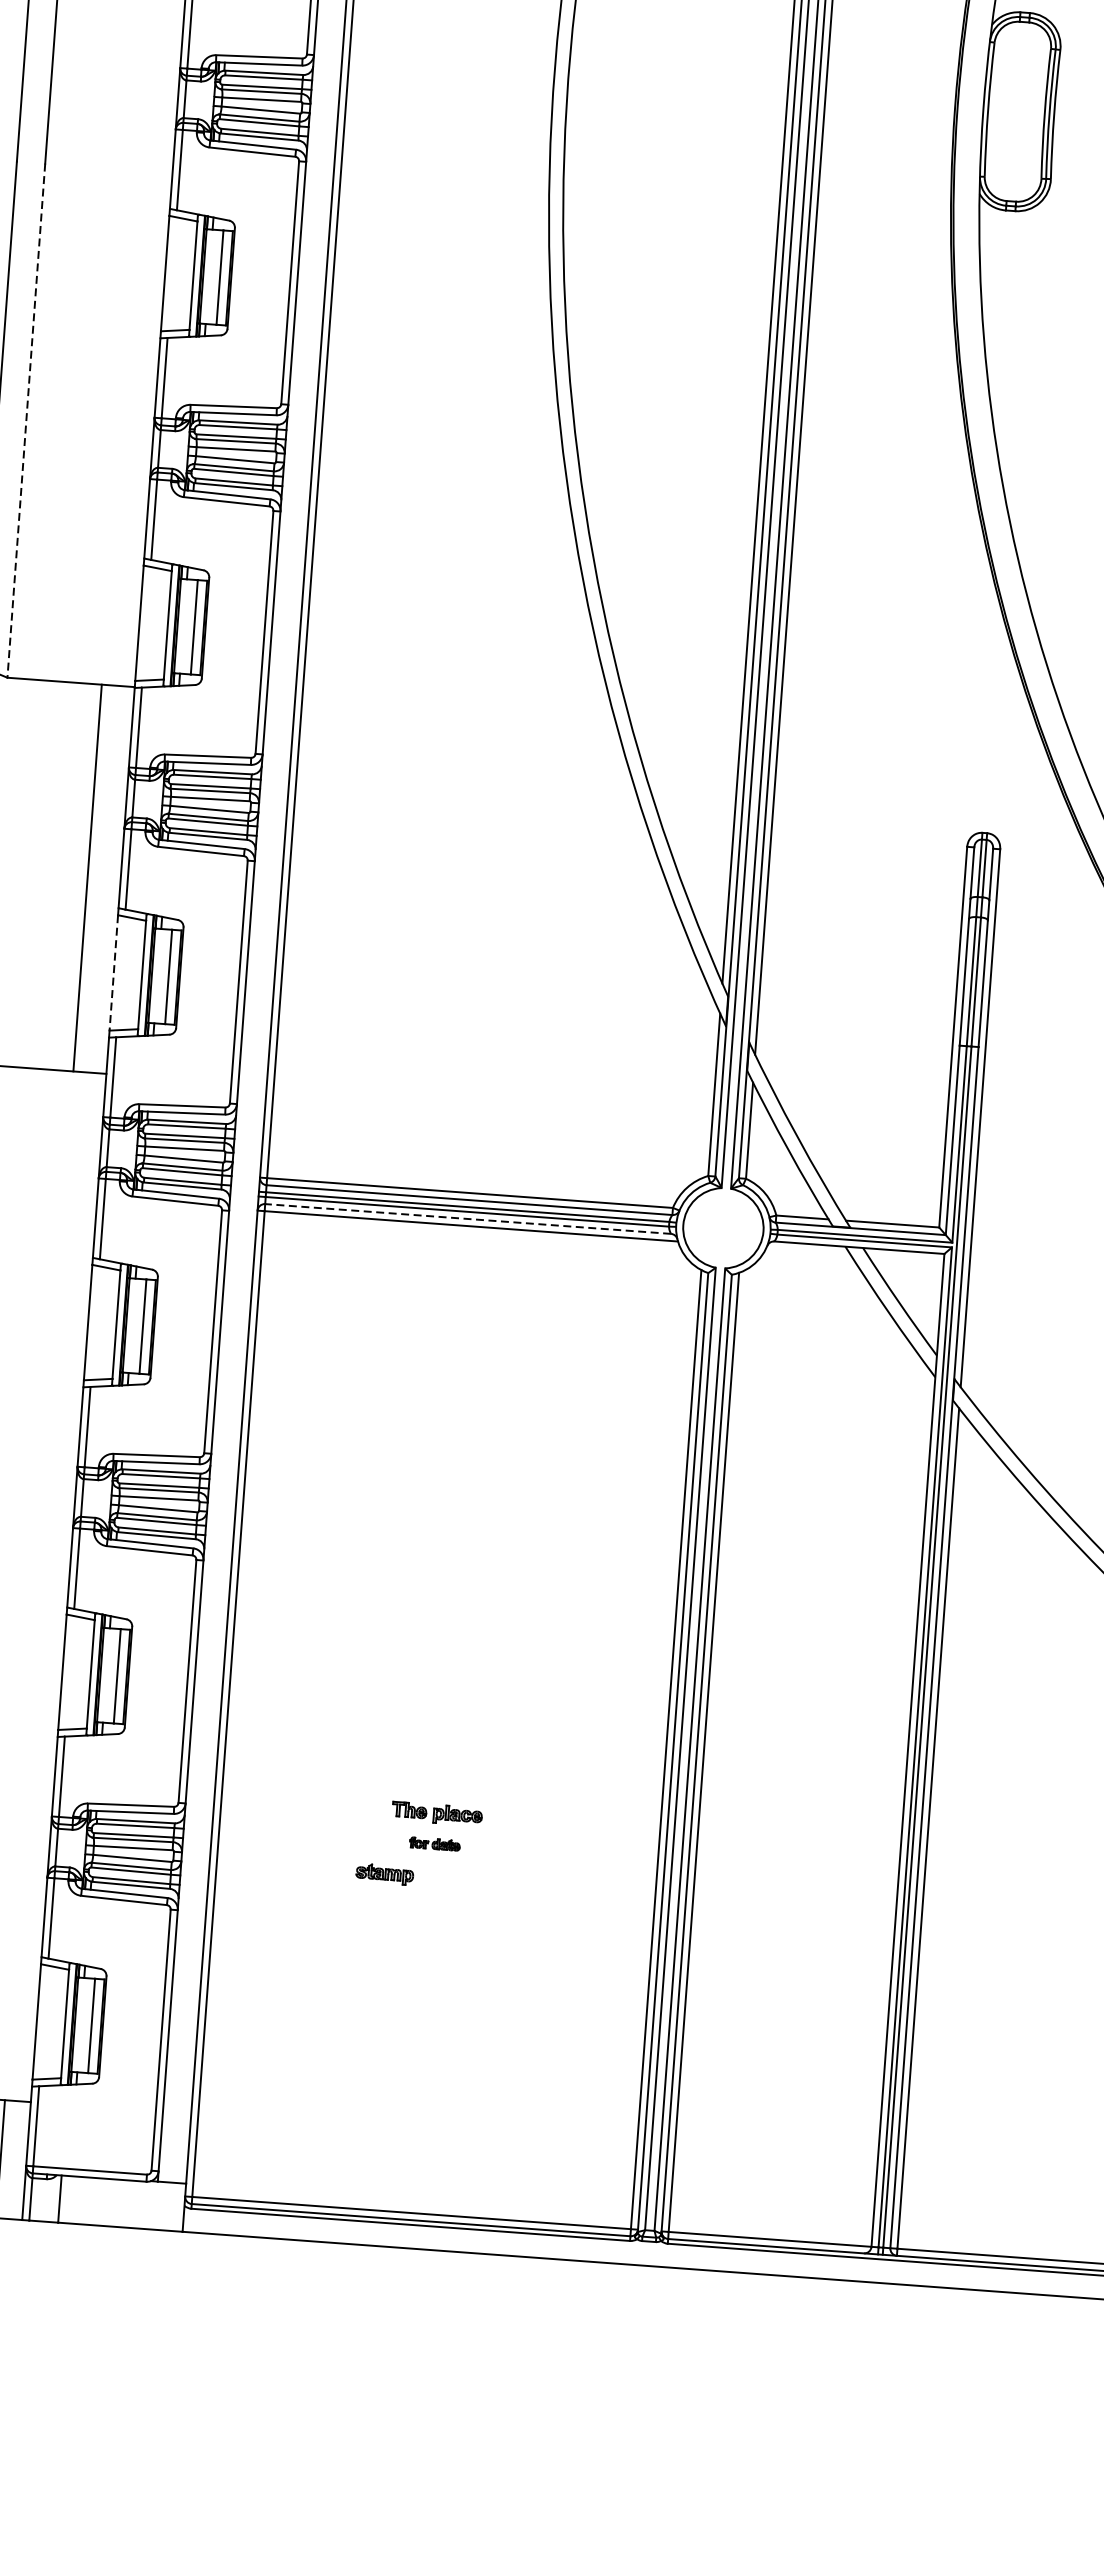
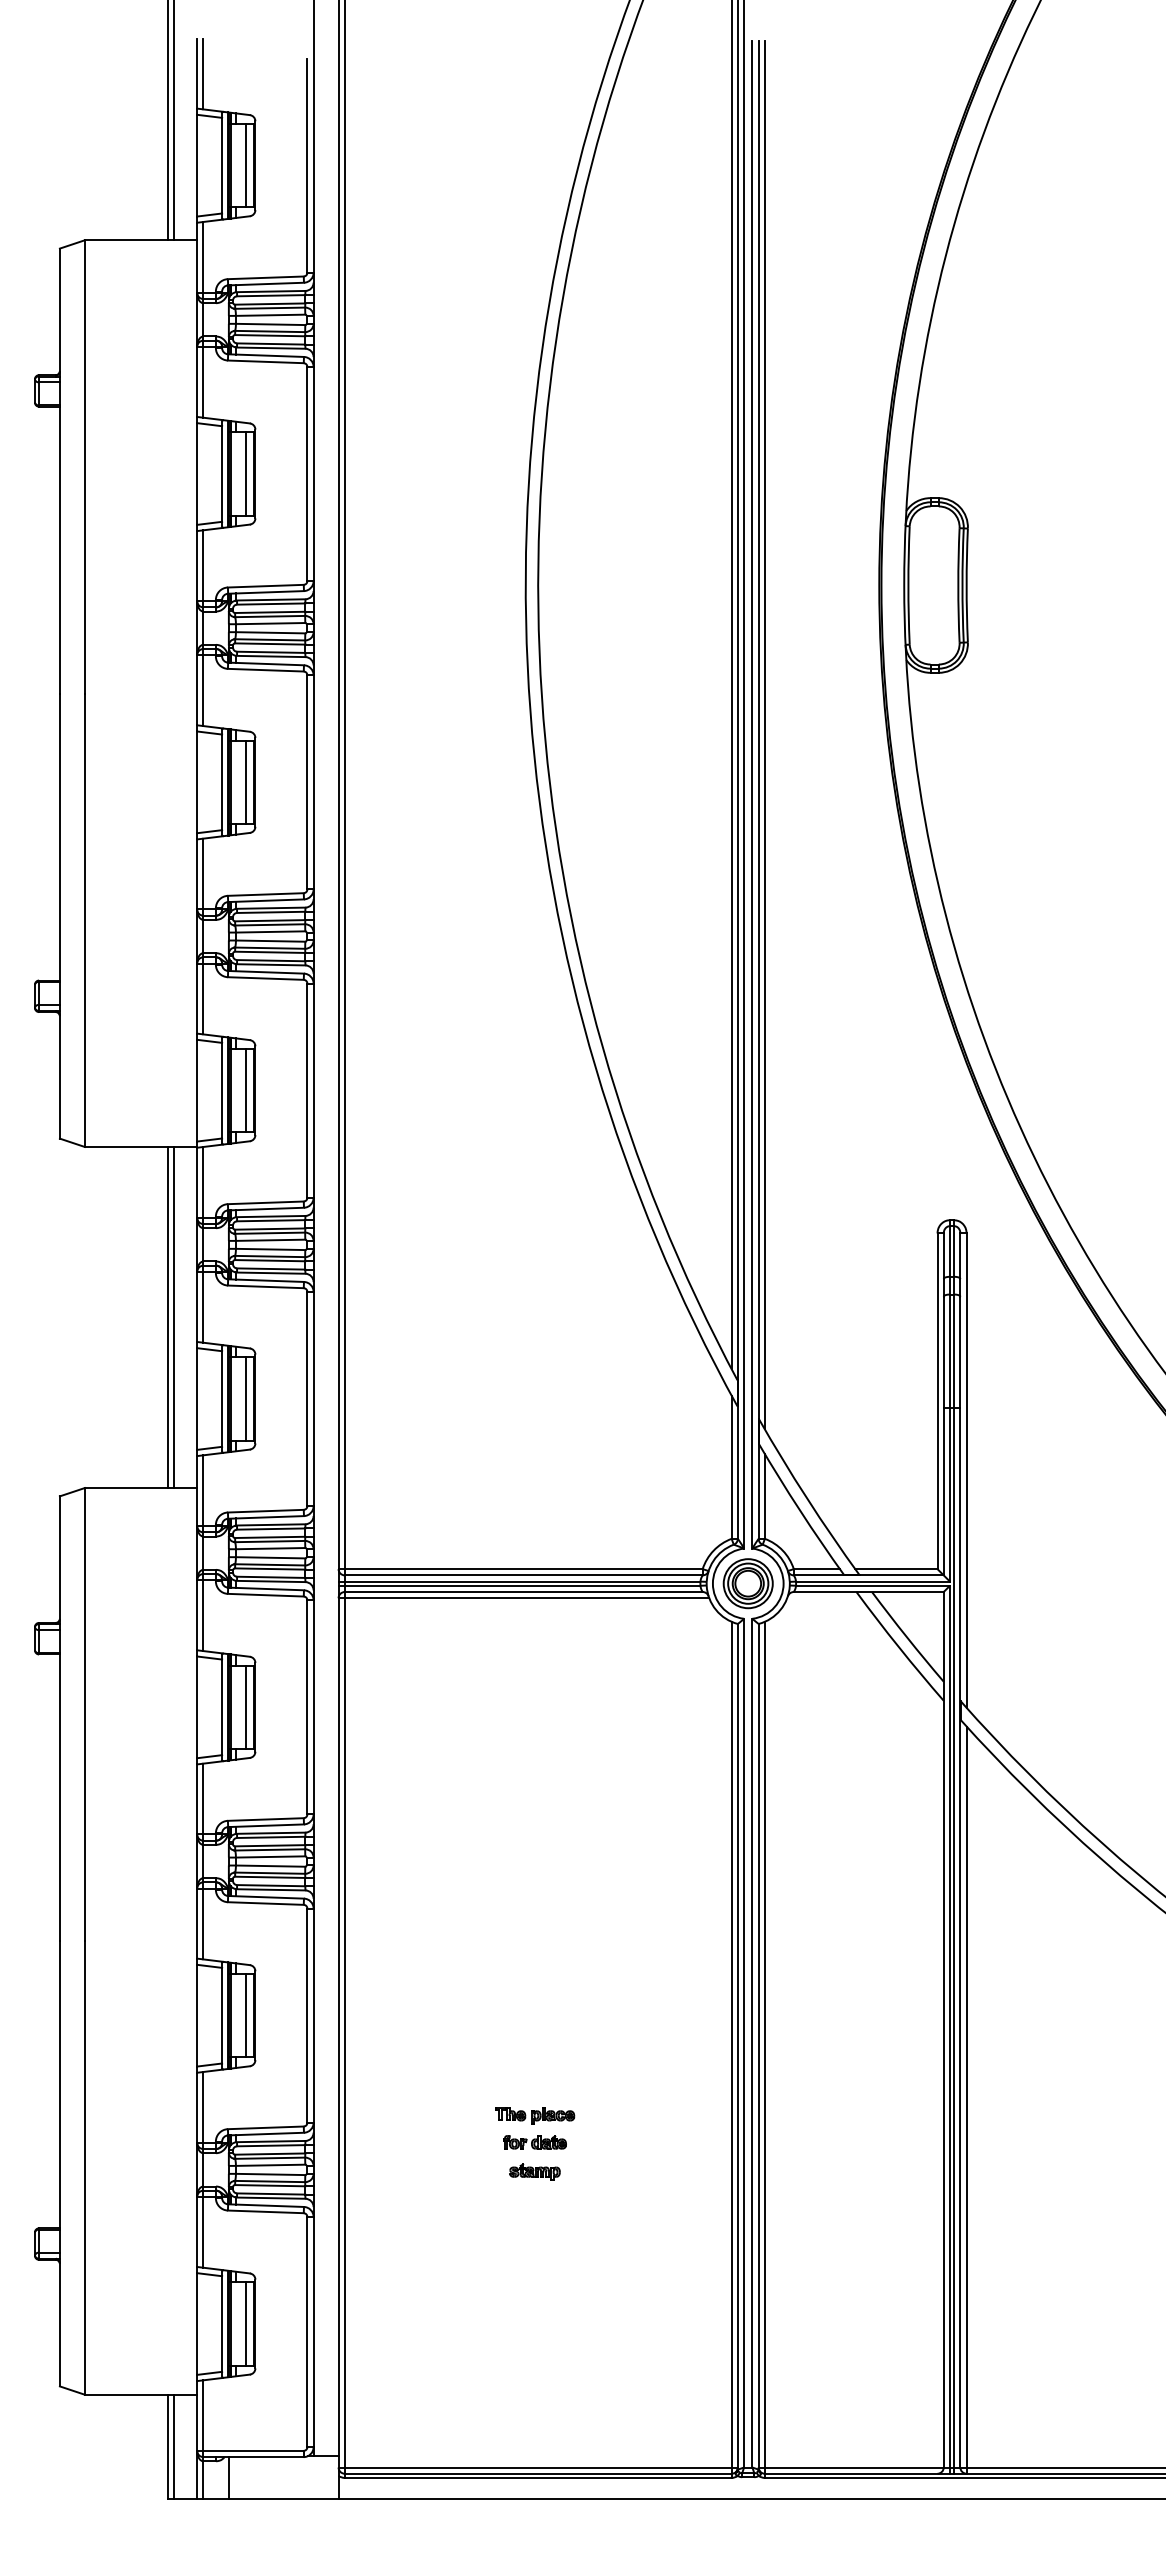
line: (25, 420) -> (84, 920), dashed -> solid
line: (94, 878) -> (174, 1317), added
line: (114, 973) -> (197, 1399), dashed -> solid
line: (467, 1219) -> (523, 1592), dashed -> solid
part: (722, 1227) -> (747, 1583), added
part: (434, 1844) -> (534, 2142), size x1.43
part: (384, 1873) -> (534, 2171), moved

